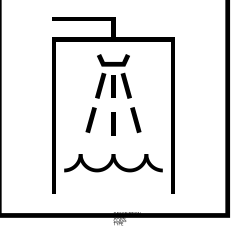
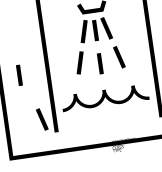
line: (21, 123) -> (19, 74), added
line: (39, 177) -> (42, 119), added

